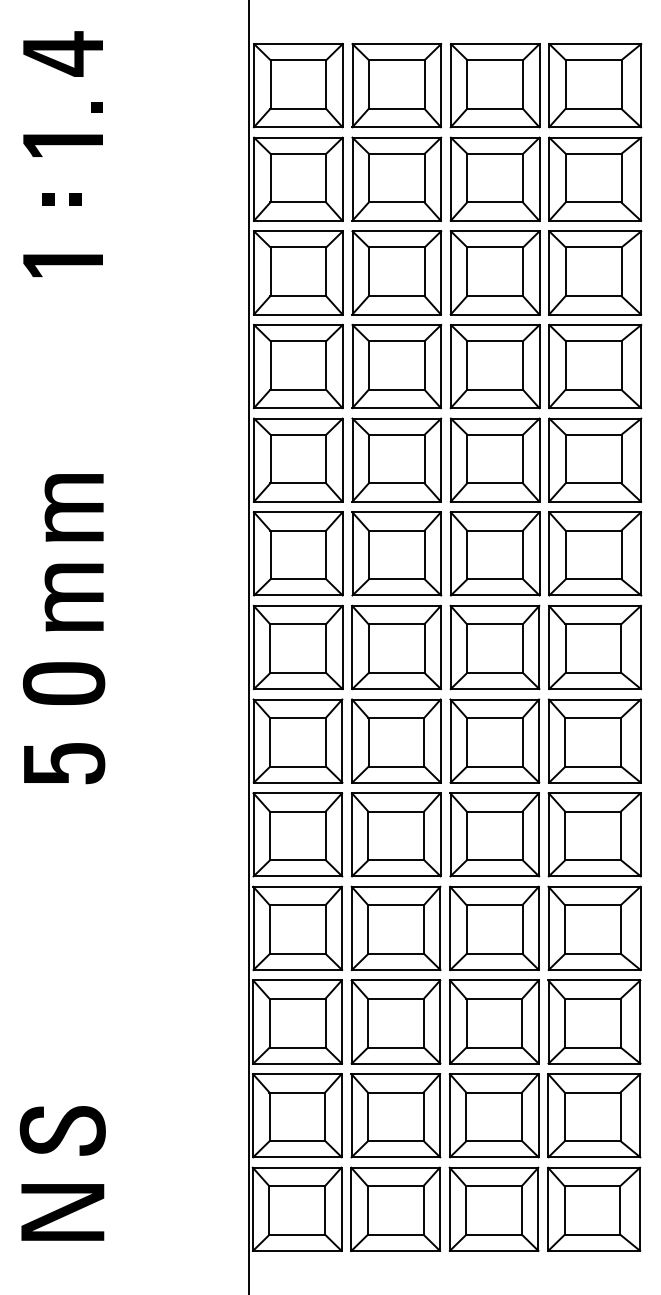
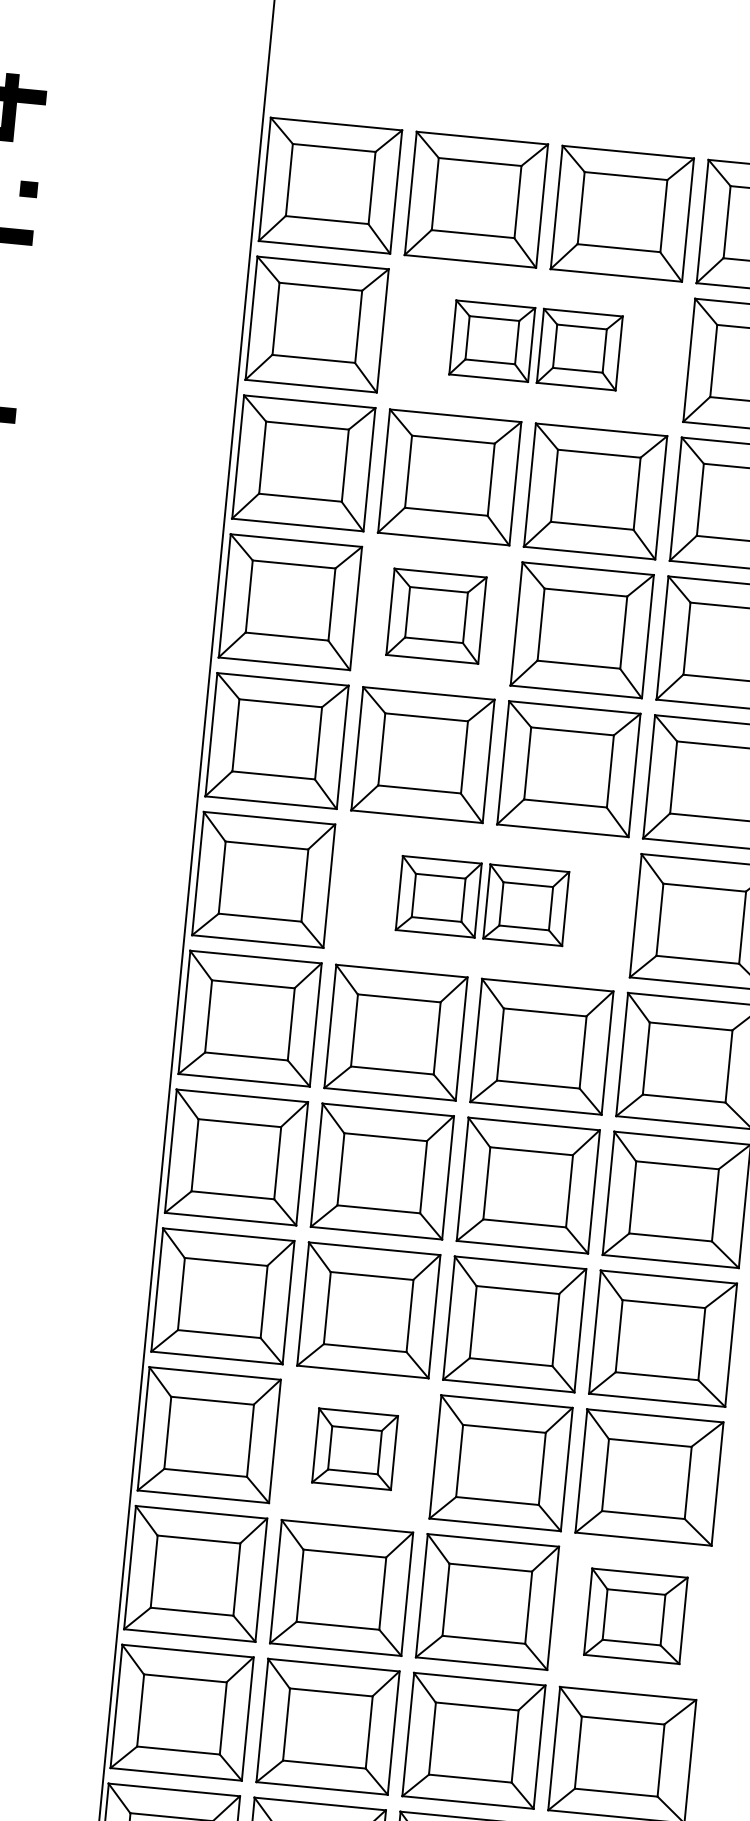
part: (445, 178) -> (535, 344), size x0.6
part: (396, 366) -> (435, 616), size x0.7
part: (445, 553) -> (481, 900), size x0.6
part: (395, 928) -> (354, 1449), size x0.6
part: (594, 1021) -> (635, 1615), size x0.7

